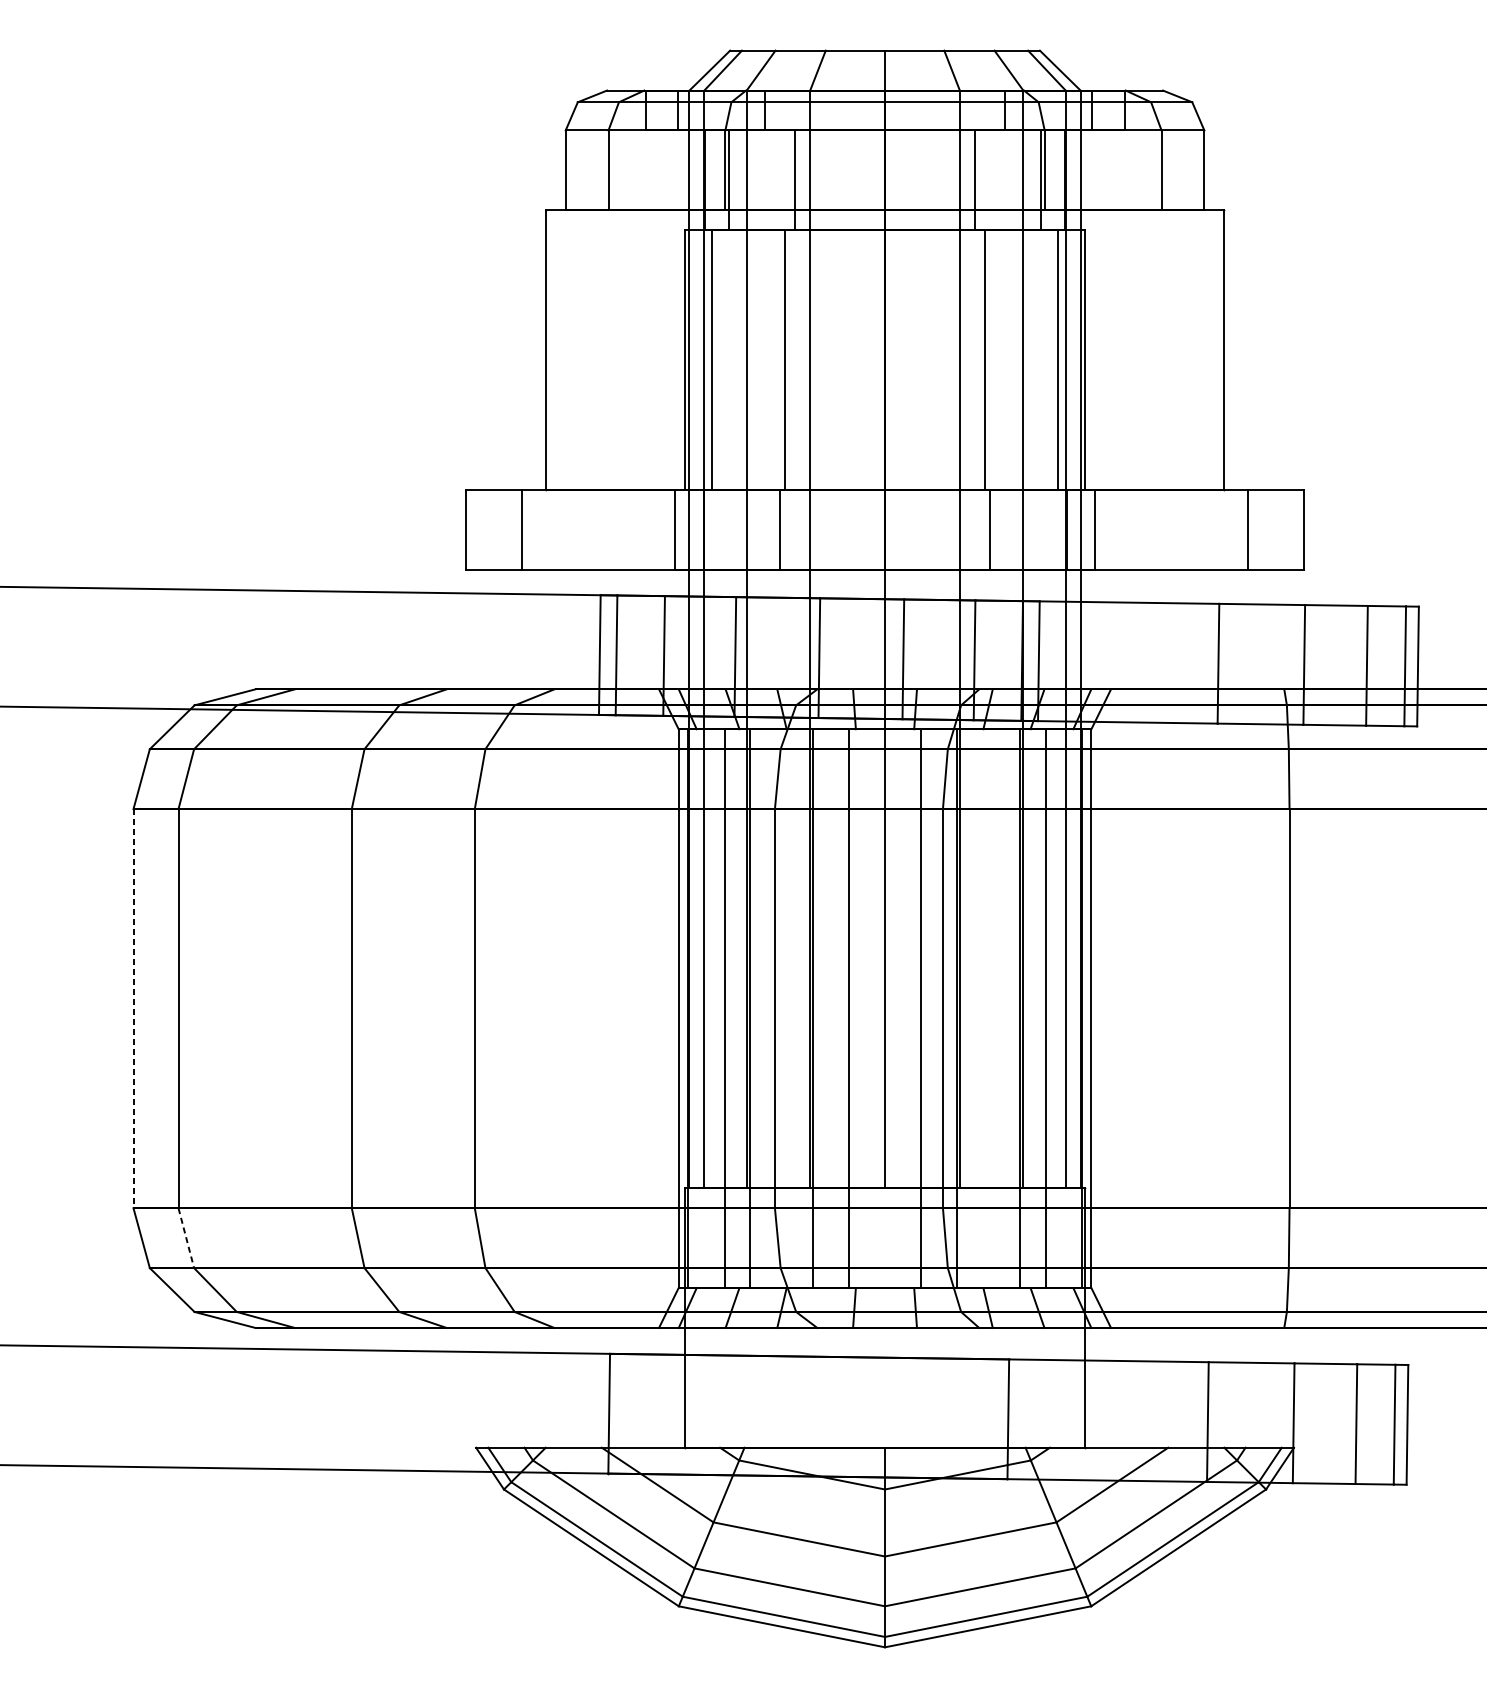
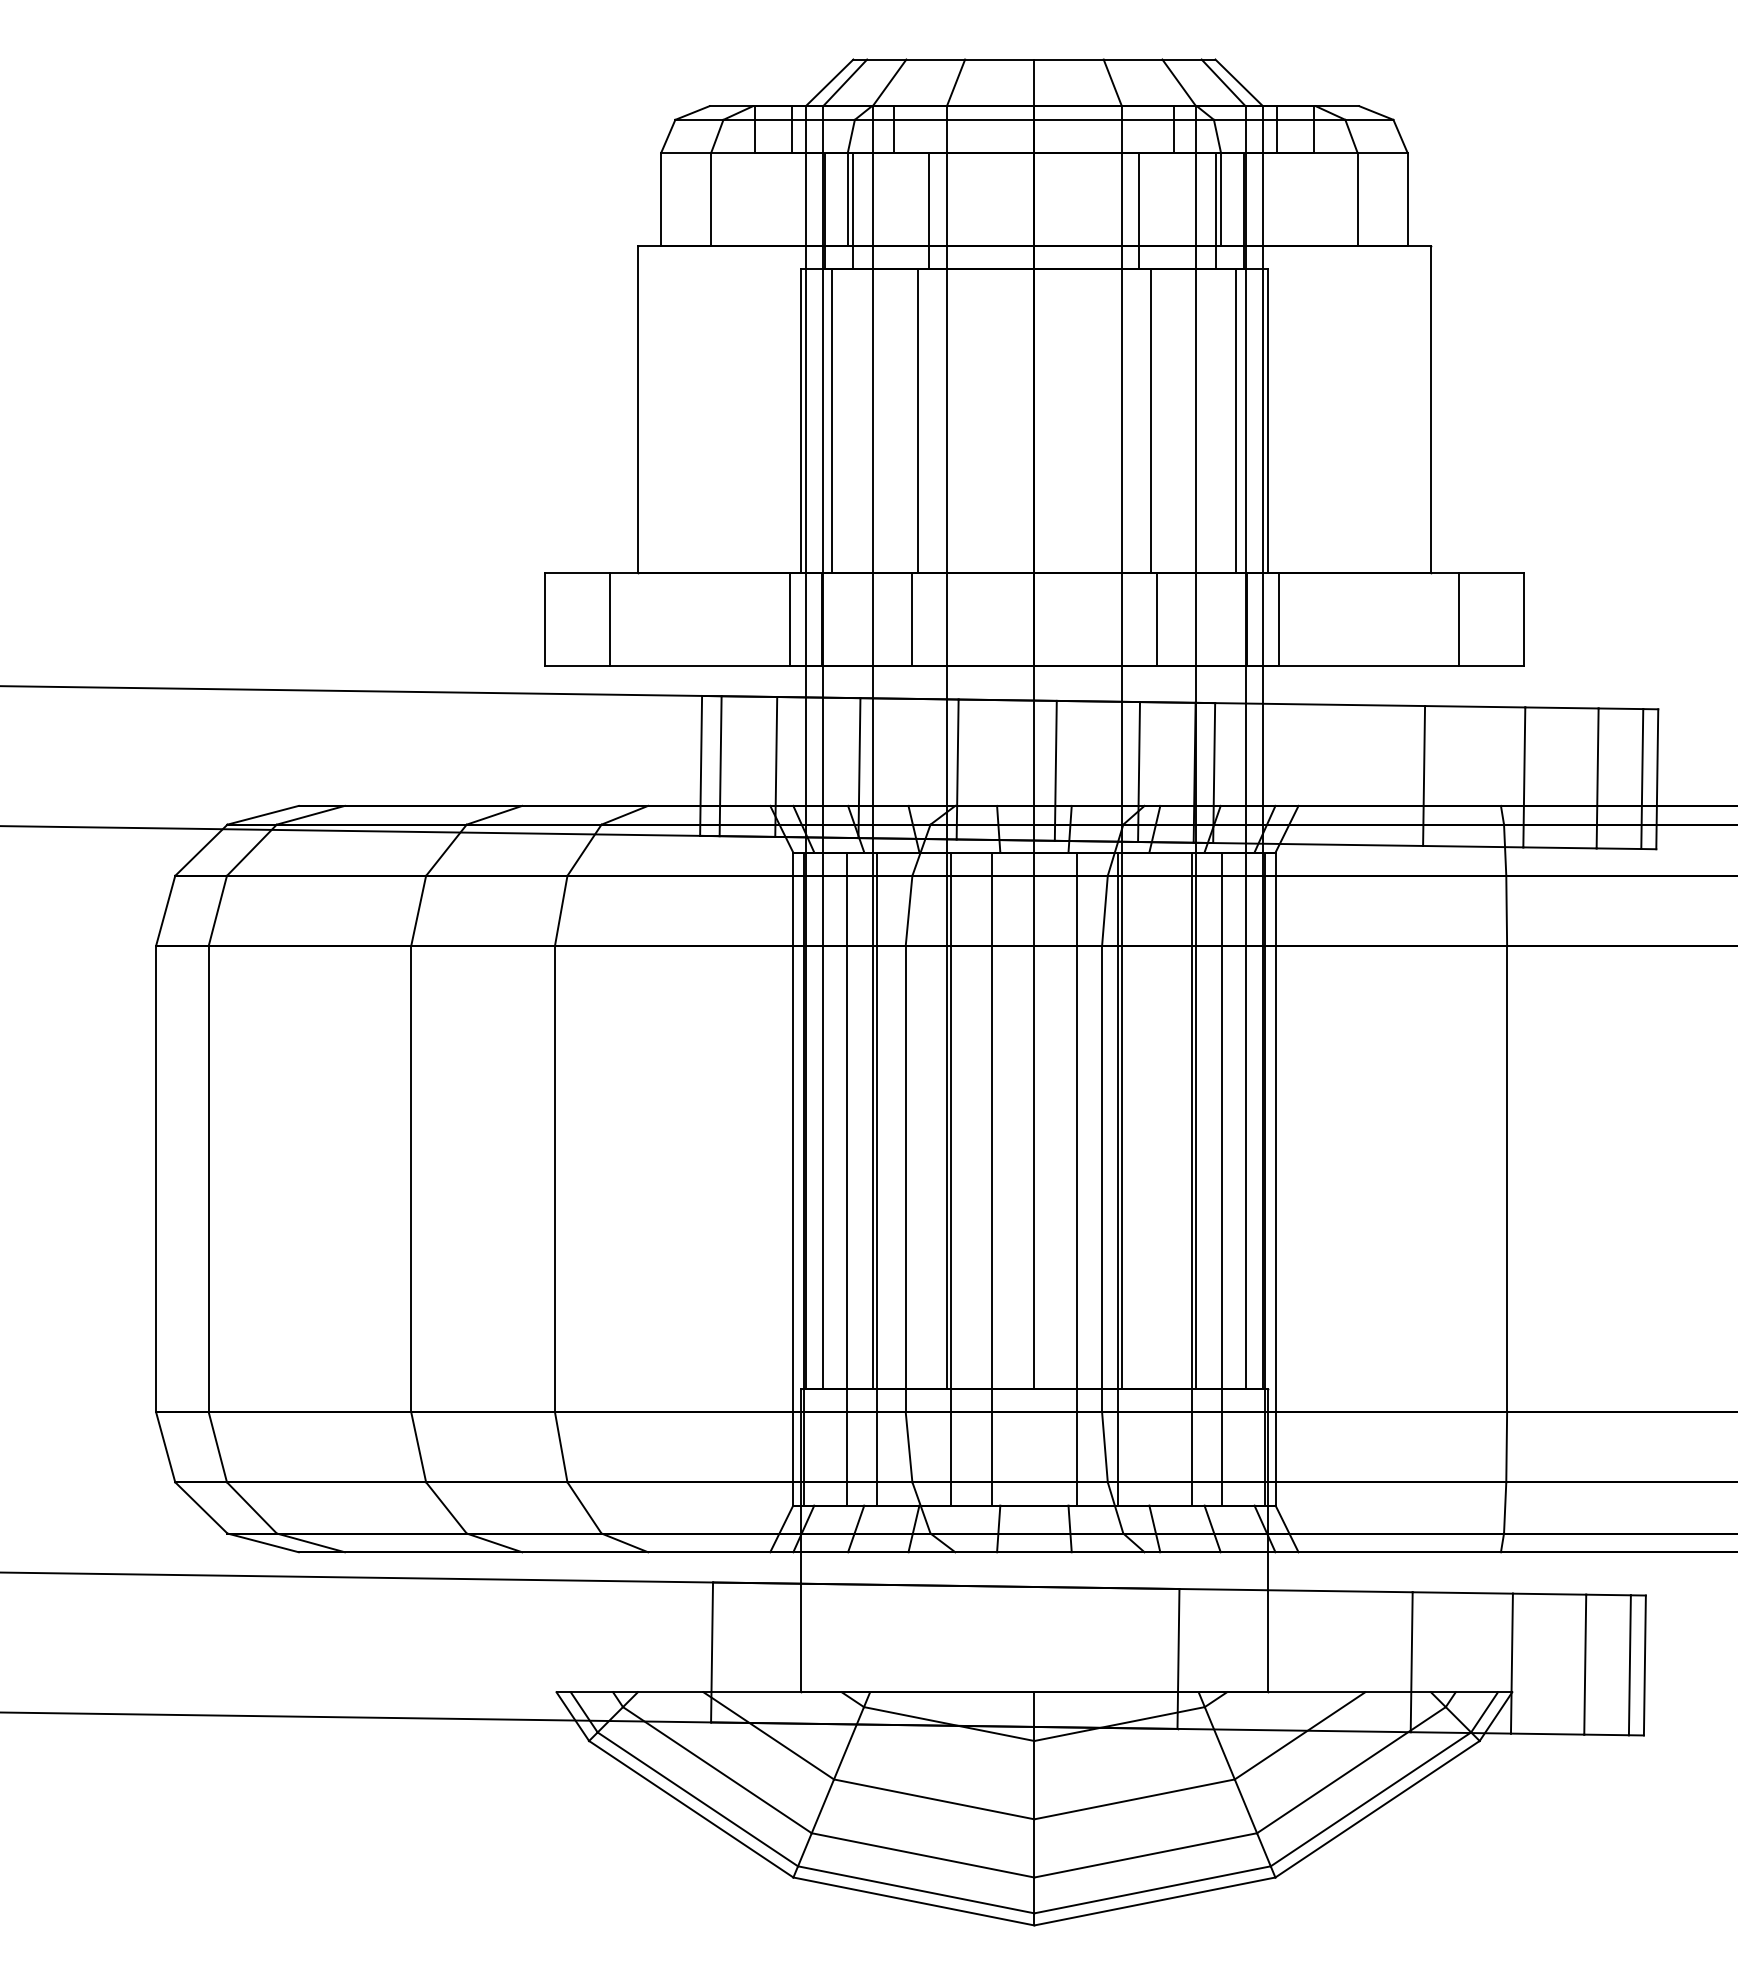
line: (133, 1009) -> (156, 1179), dashed -> solid
line: (186, 1238) -> (218, 1447), dashed -> solid

